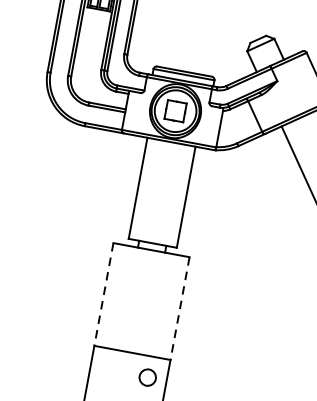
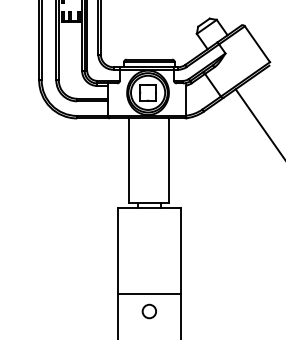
line: (103, 294) -> (117, 251), dashed -> solid
line: (180, 309) -> (181, 251), dashed -> solid
circle: (146, 377) -> (148, 311), moved

